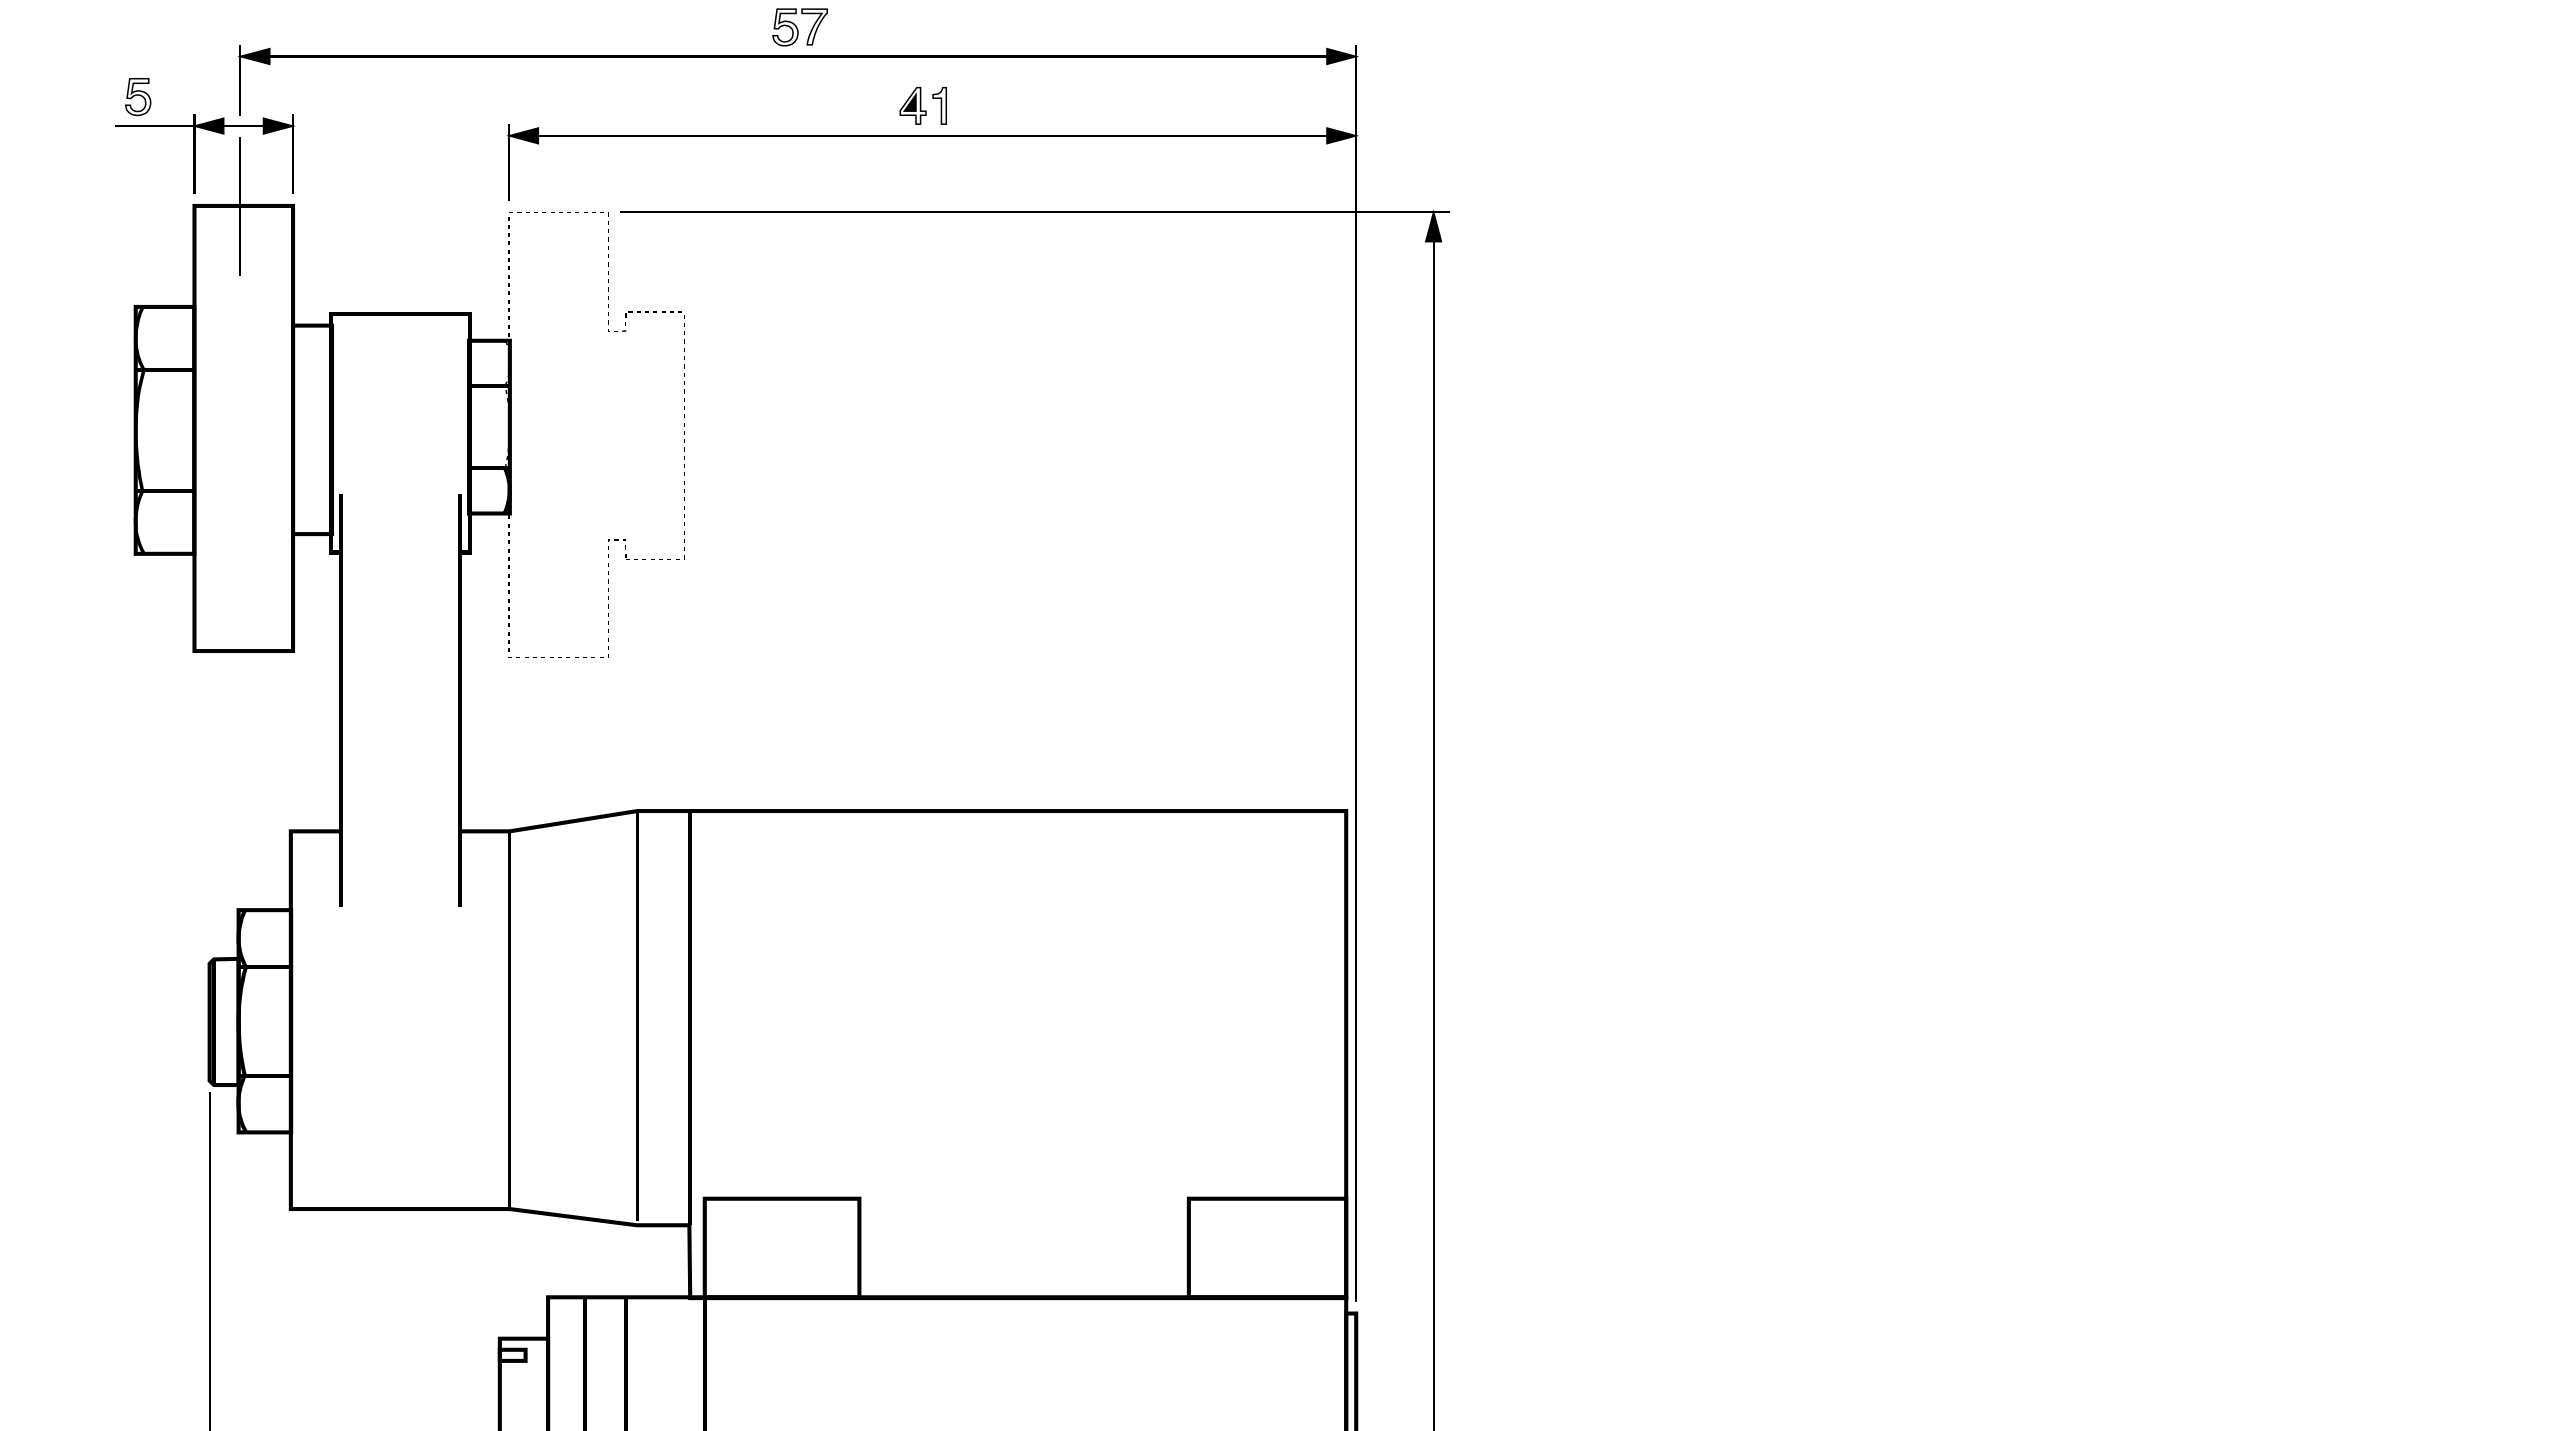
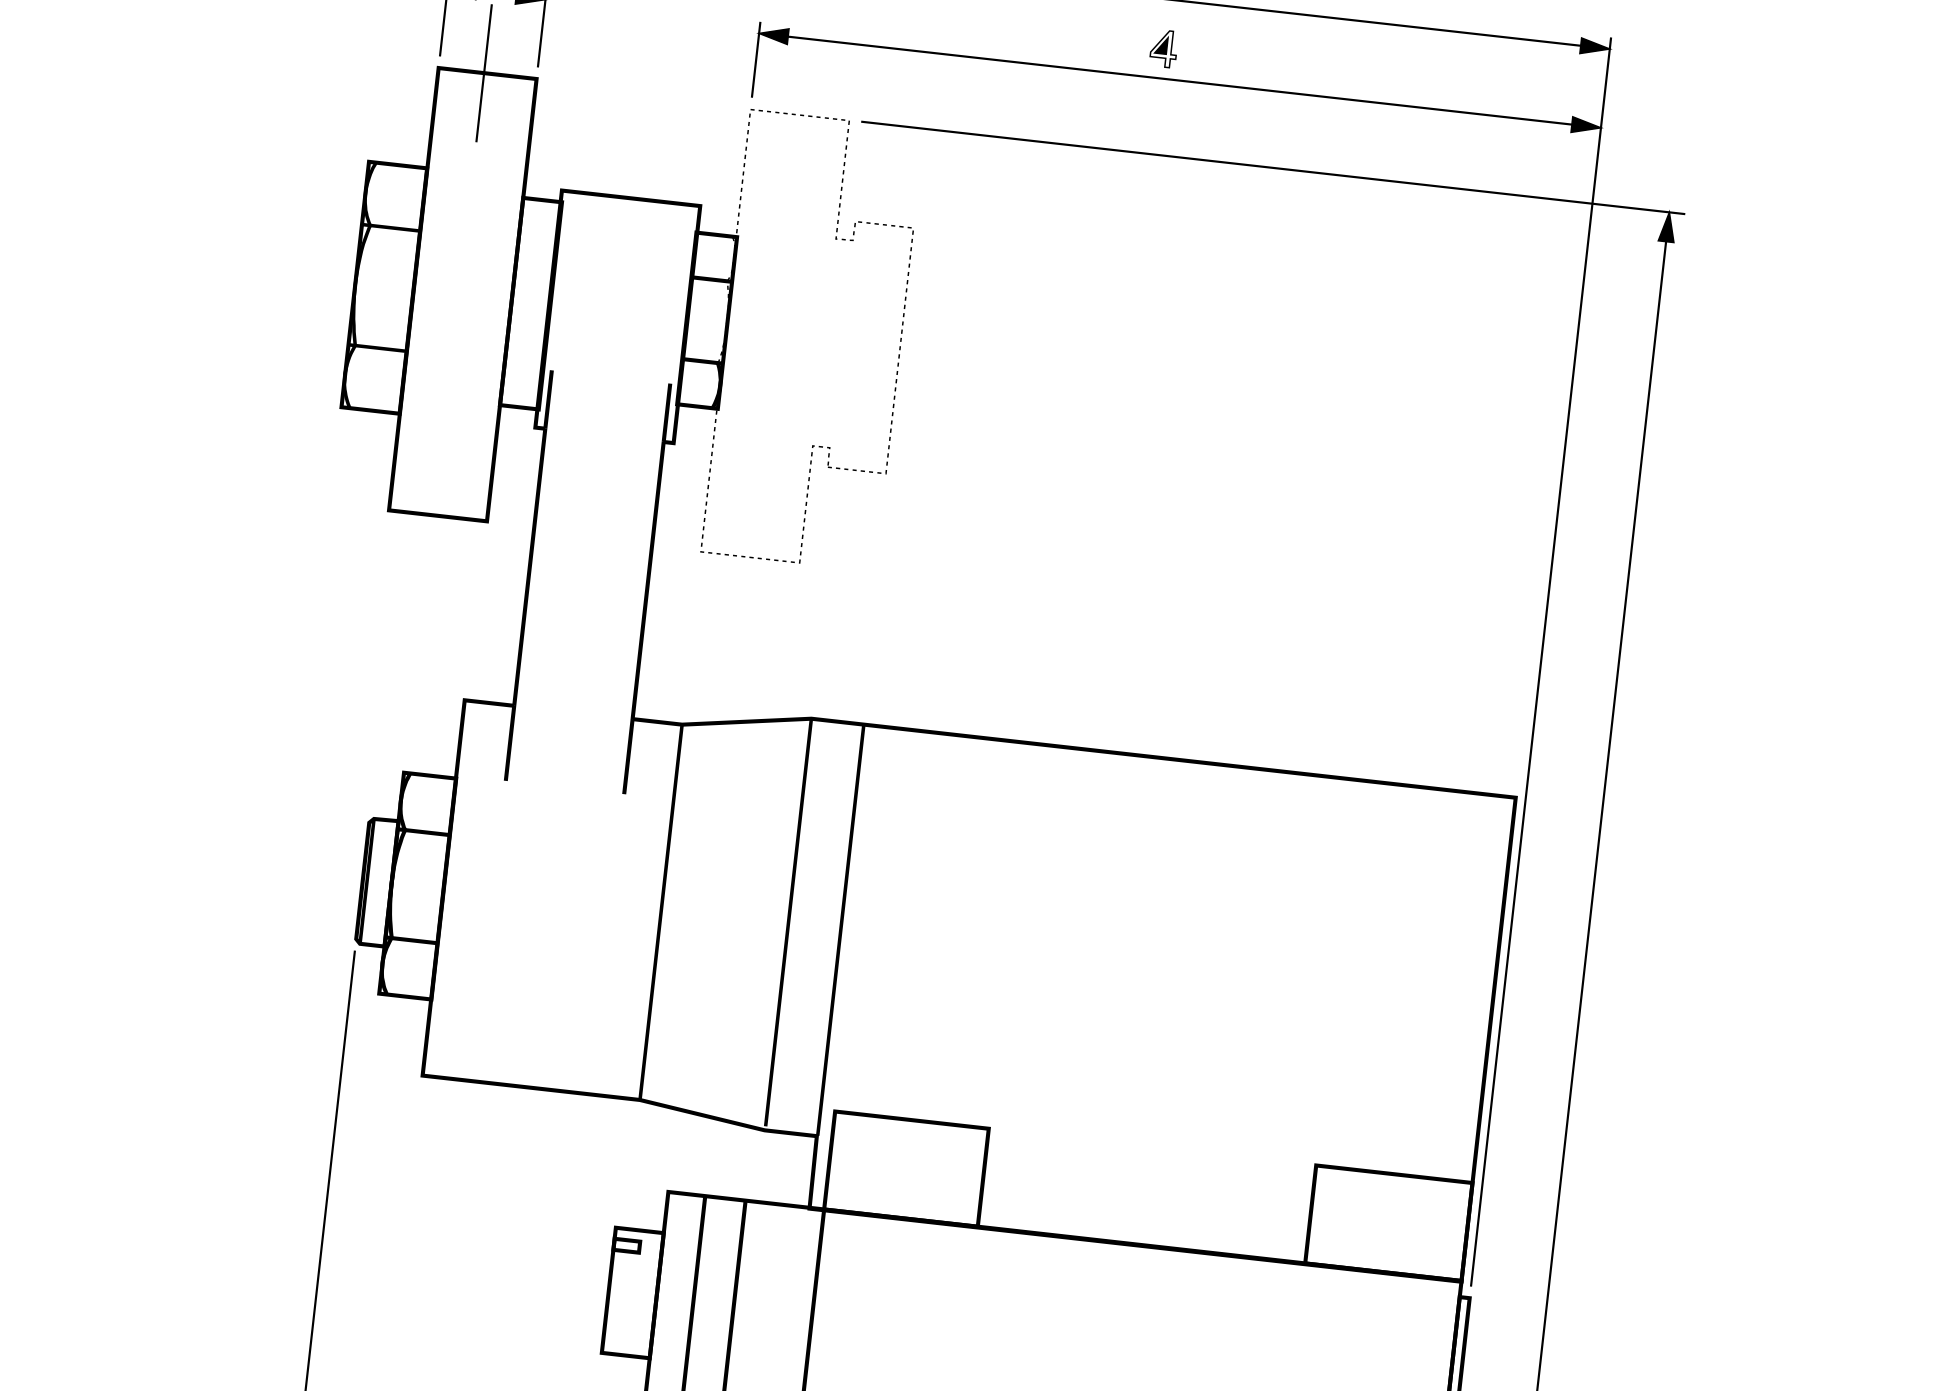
part: (939, 105) -> (1190, 51), removed

